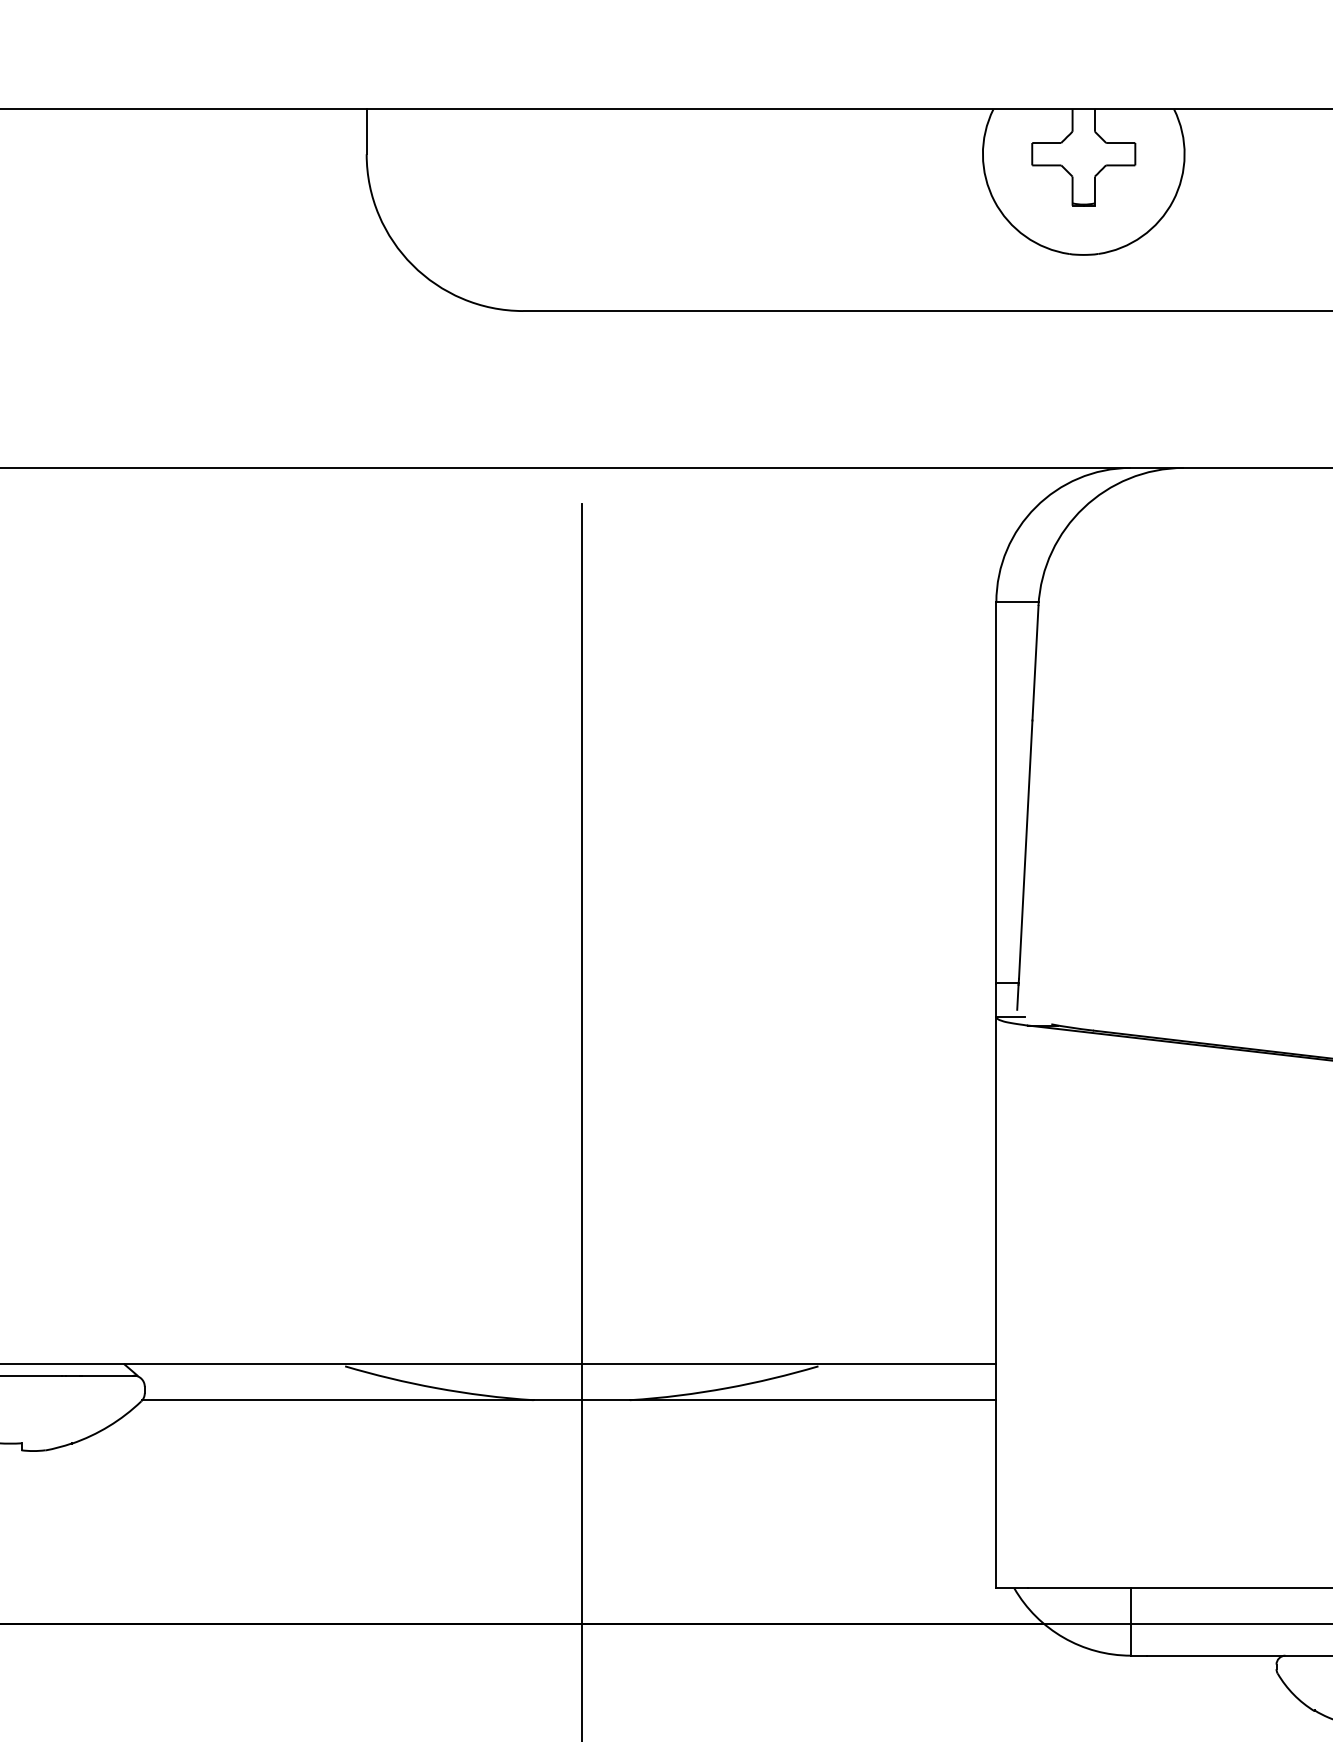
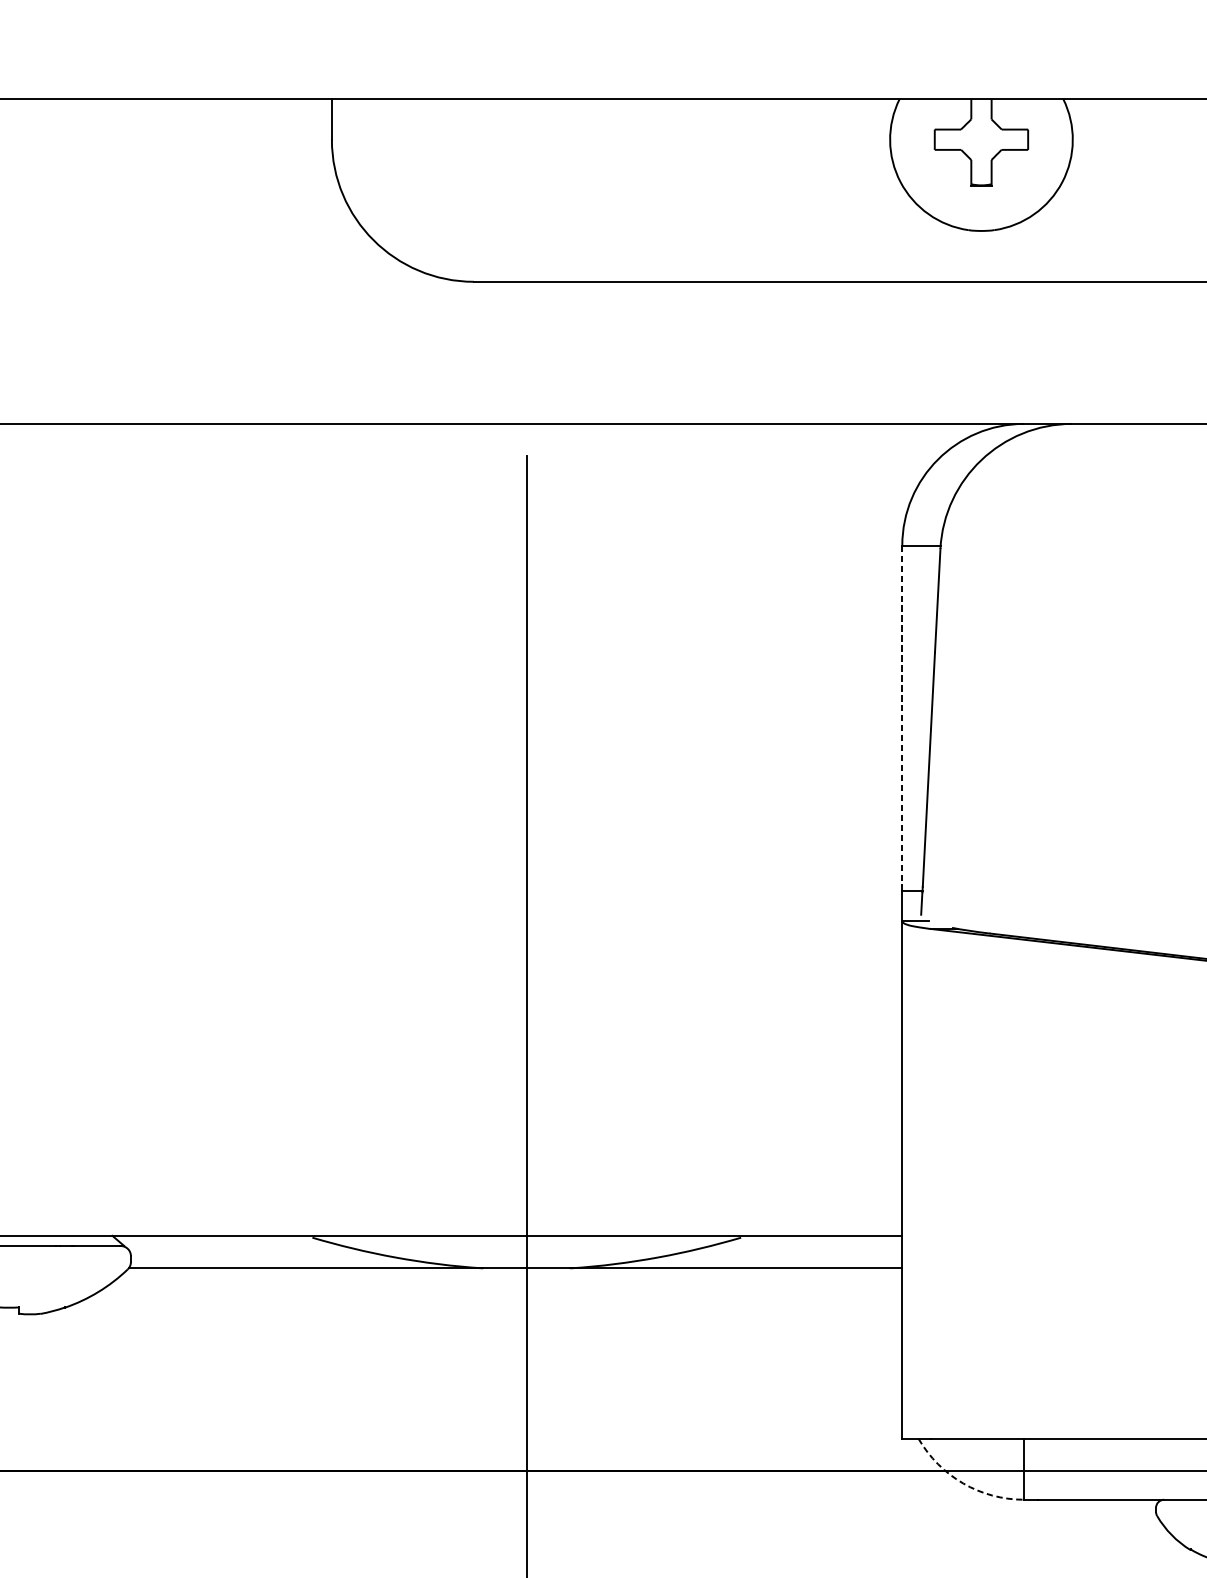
line: (996, 793) -> (902, 718), solid -> dashed
arc: (1063, 1637) -> (963, 1483), solid -> dashed

